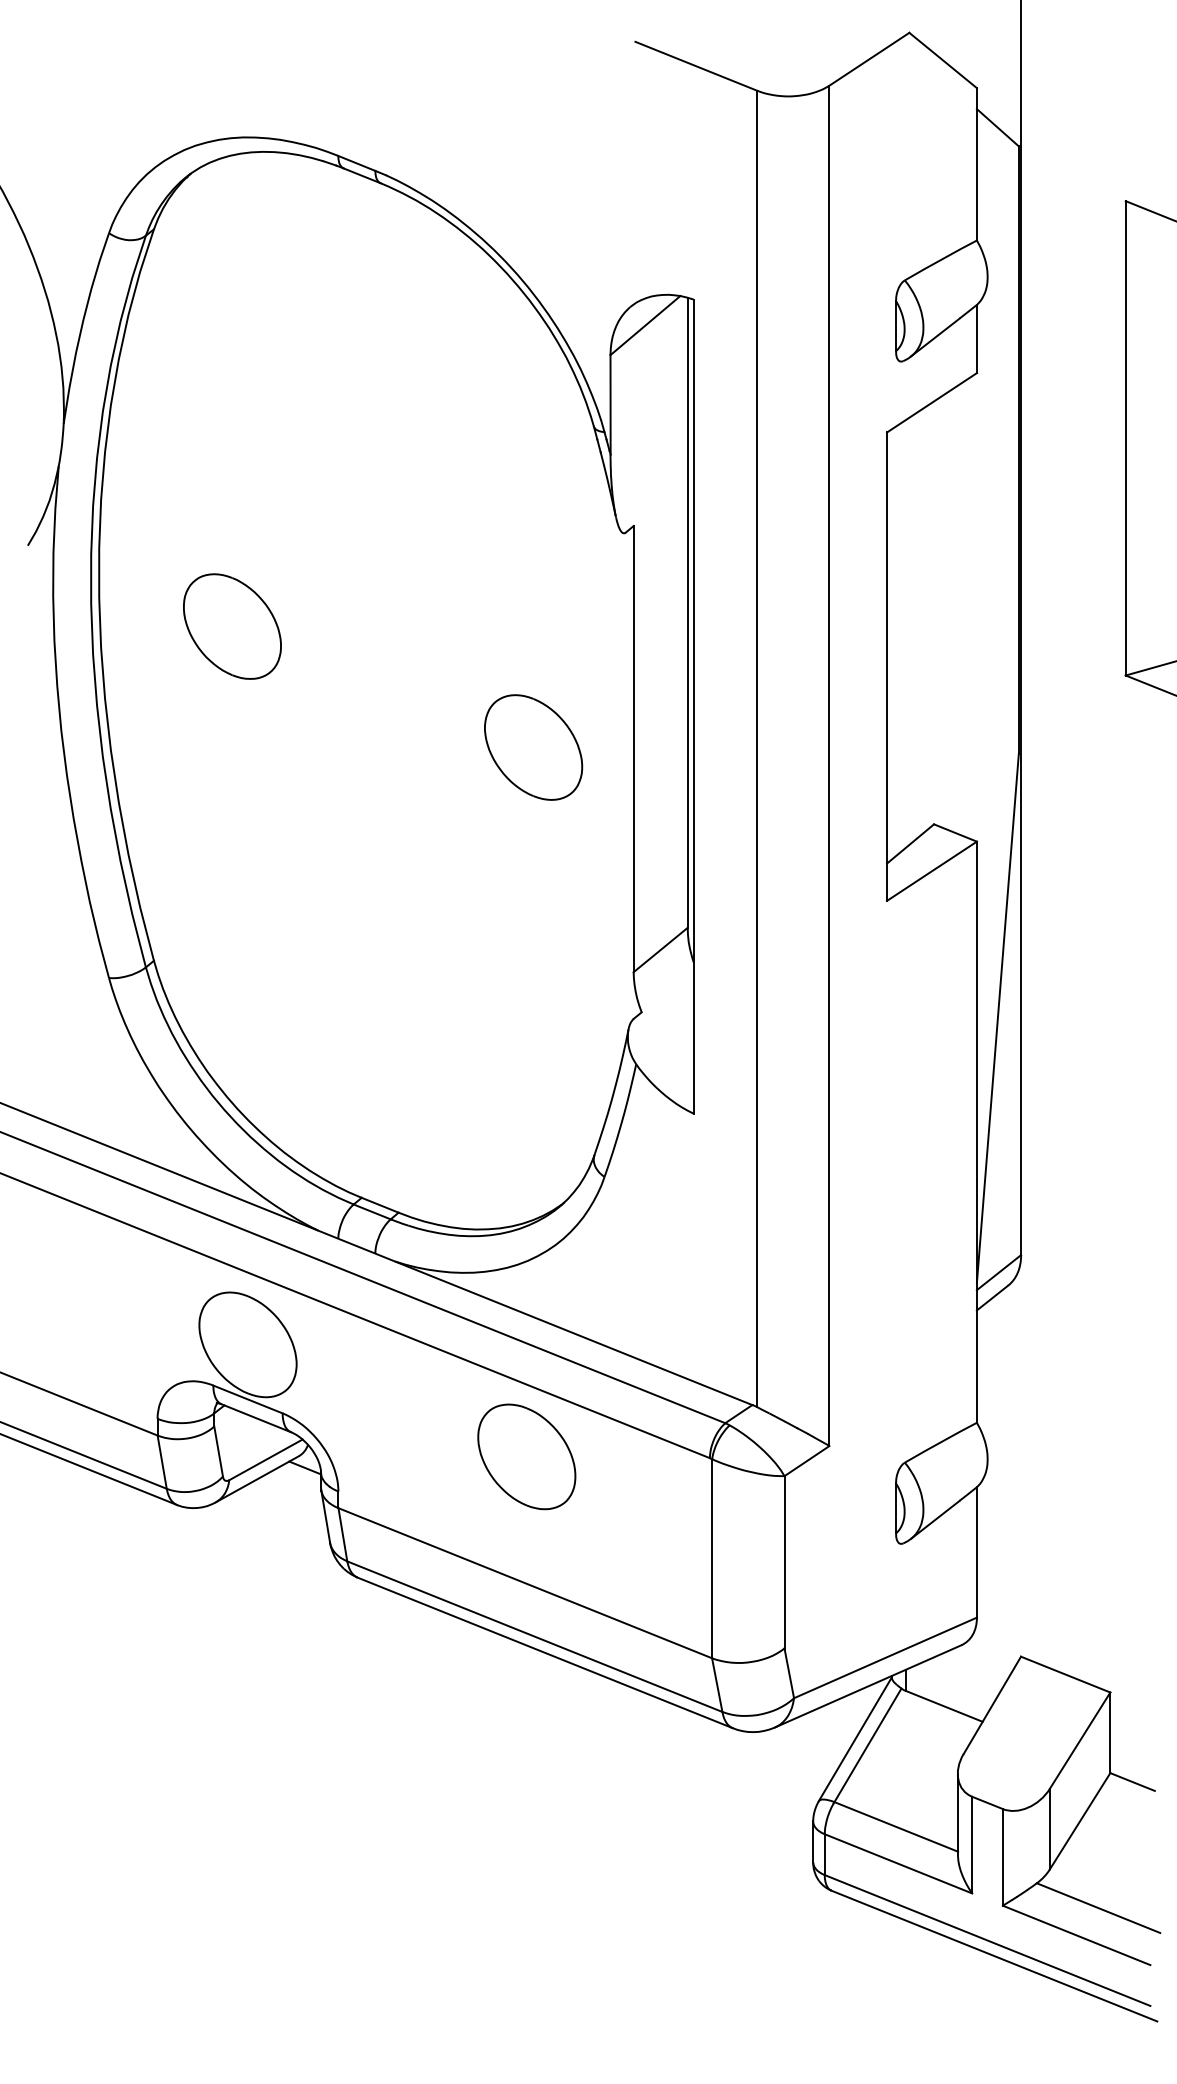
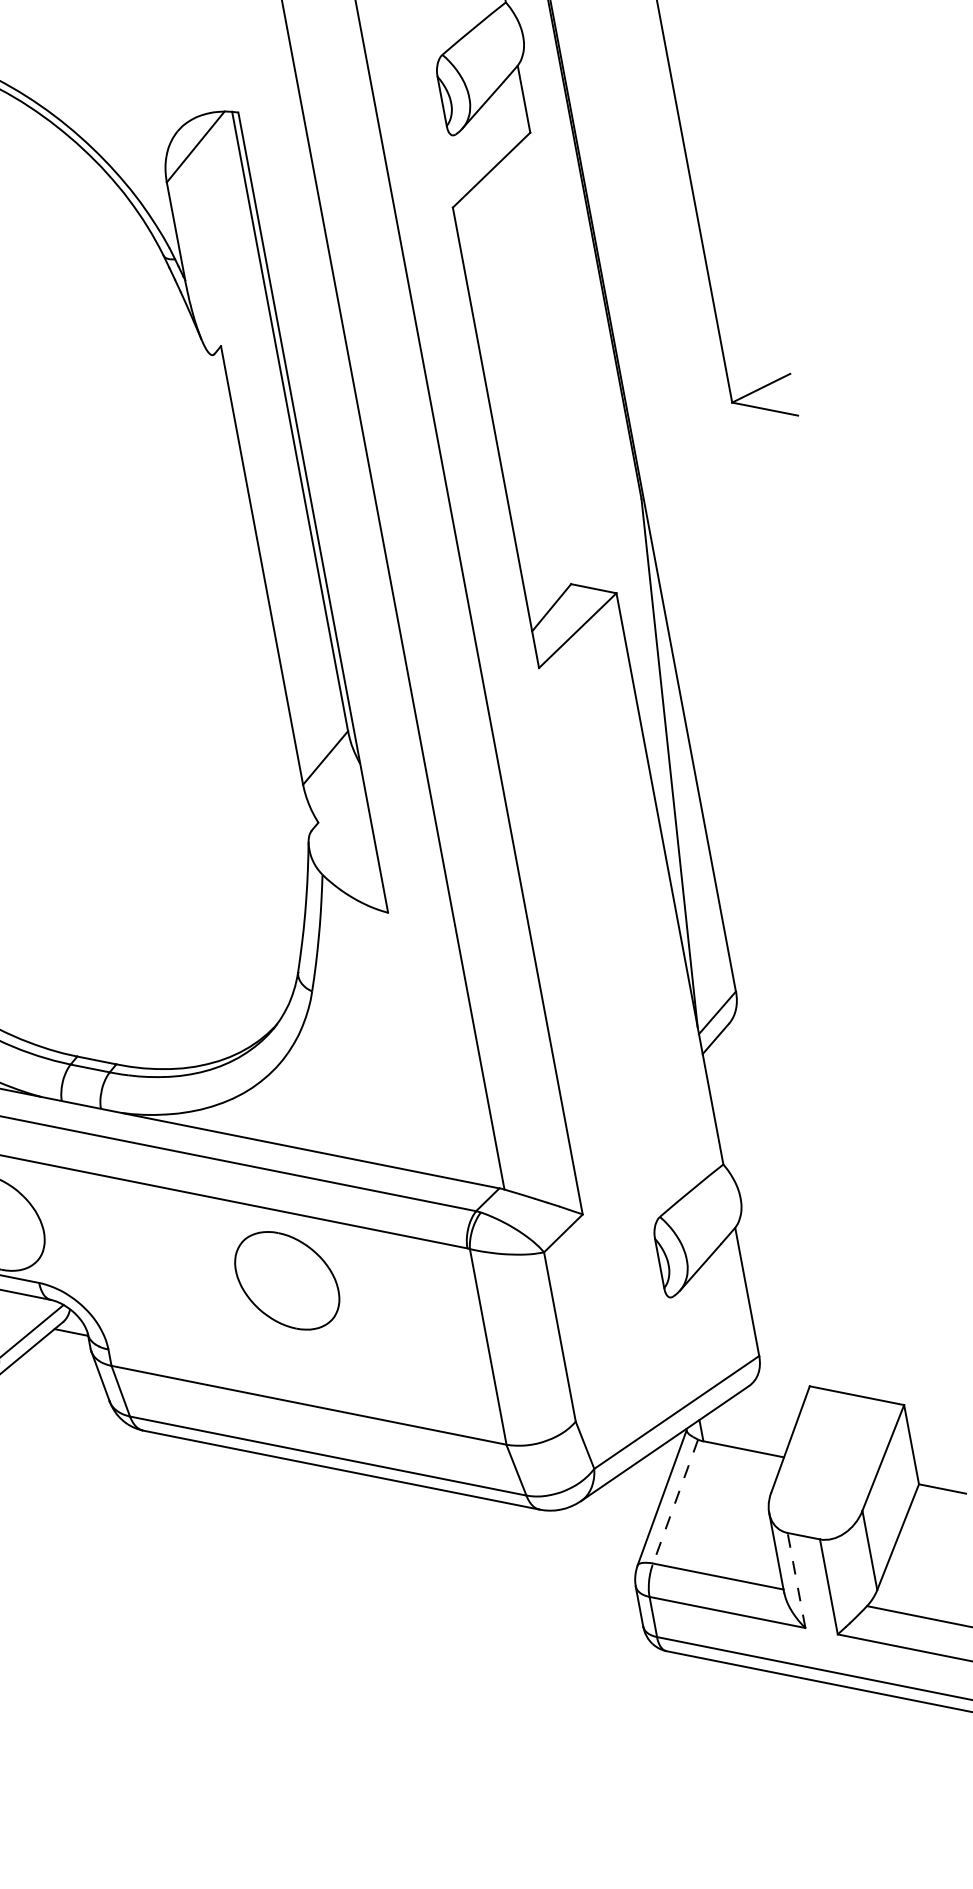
part: (533, 747) -> (163, 582), removed
line: (867, 1746) -> (675, 1502), solid -> dashed
line: (972, 1844) -> (796, 1579), solid -> dashed

